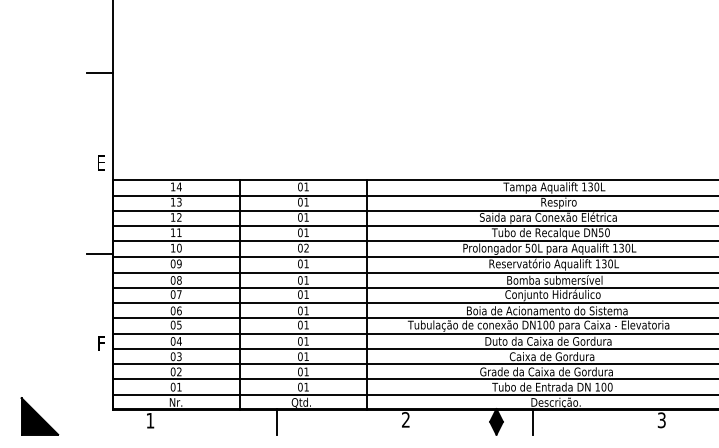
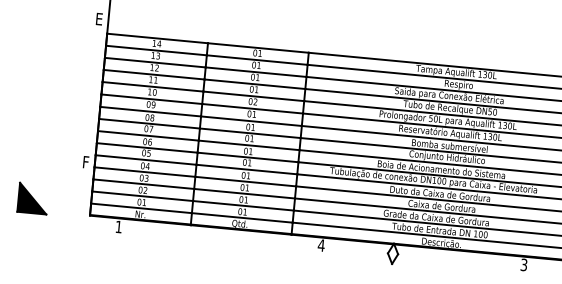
line: (99, 253) -> (91, 90), removed
part: (39, 416) -> (32, 198), moved
text: (405, 419) -> (321, 245), 2 -> 4
line: (277, 421) -> (219, 237), removed
fill: (496, 421) -> (393, 253), removed
line: (533, 421) -> (422, 256), removed

